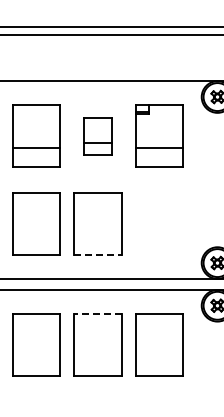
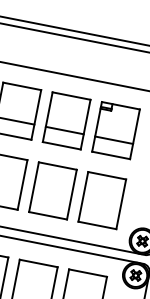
part: (97, 135) -> (66, 120), size x1.67
part: (159, 223) -> (102, 200), added
line: (98, 254) -> (48, 215), dashed -> solid
line: (98, 314) -> (39, 263), dashed -> solid

